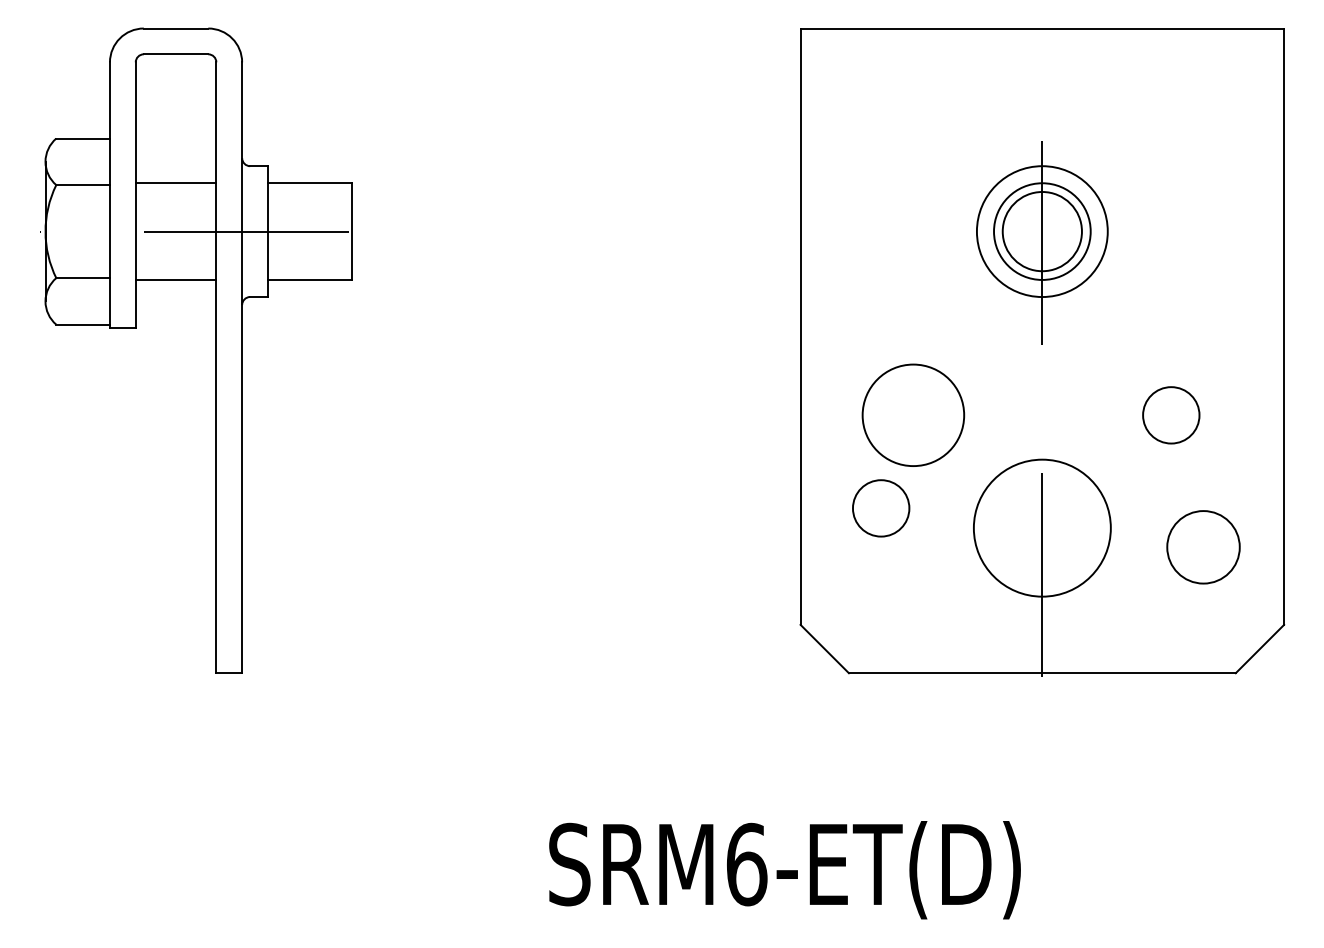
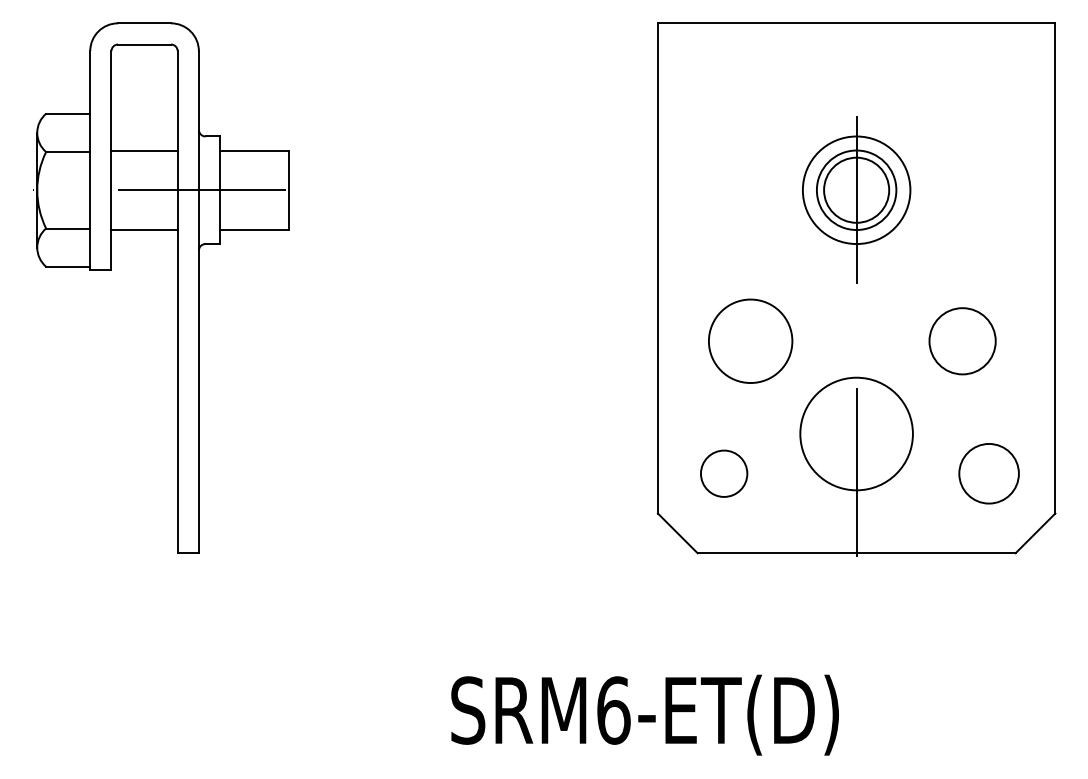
circle: (1171, 415) -> (962, 341), size x1.43
circle: (881, 508) -> (724, 473), moved
circle: (1202, 546) -> (988, 473), moved

